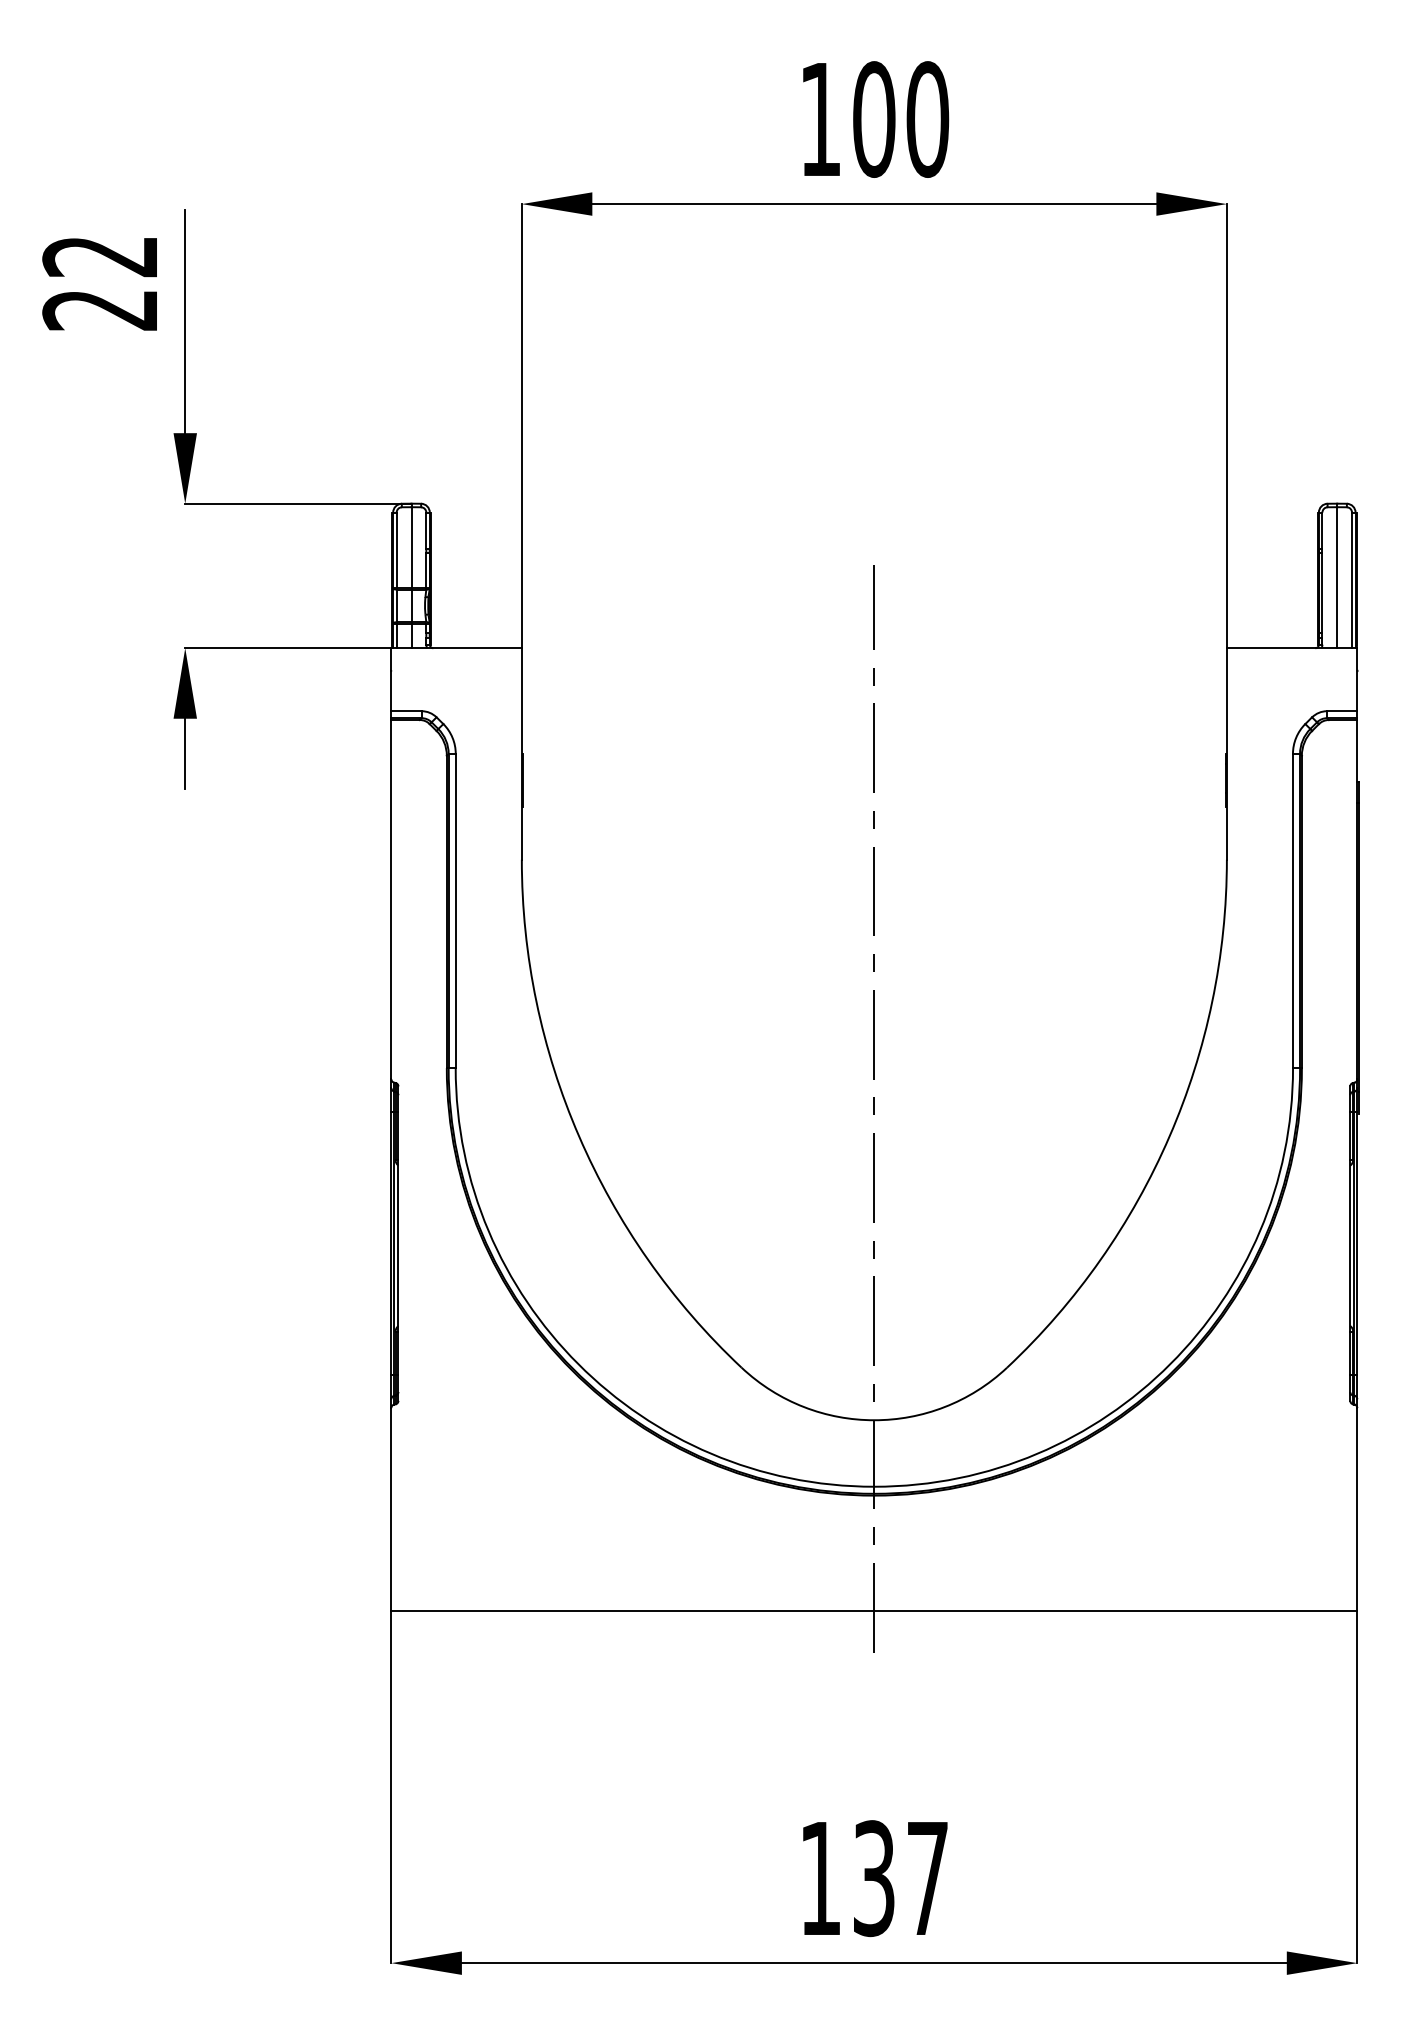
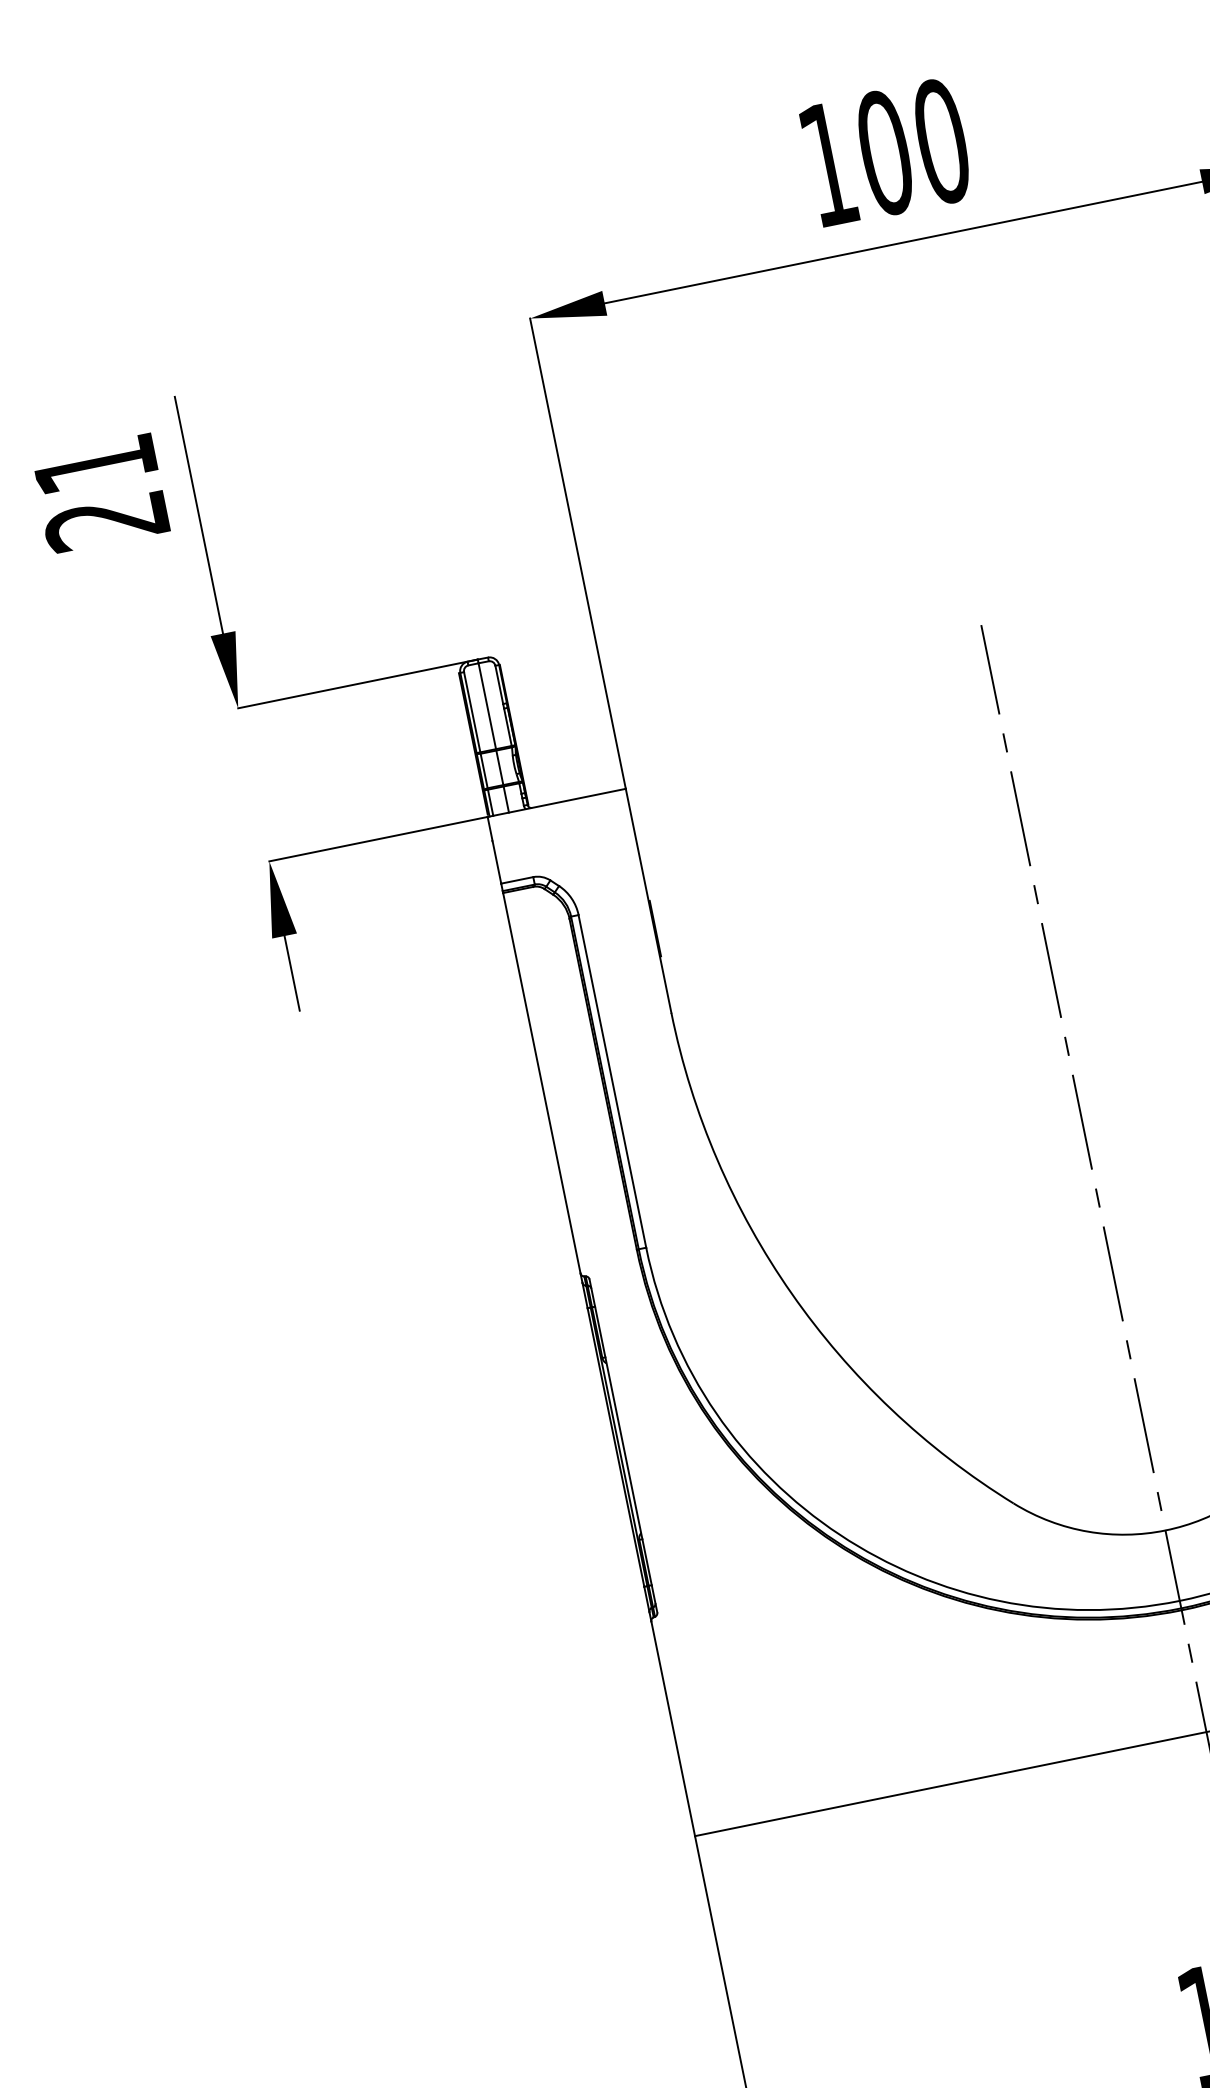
text: (99, 257) -> (94, 466), 22 -> 21

